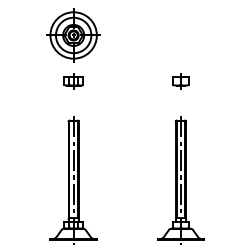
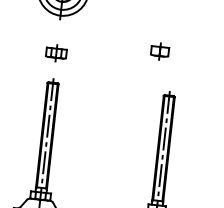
part: (73, 81) -> (56, 53), moved
part: (180, 81) -> (159, 51), moved

